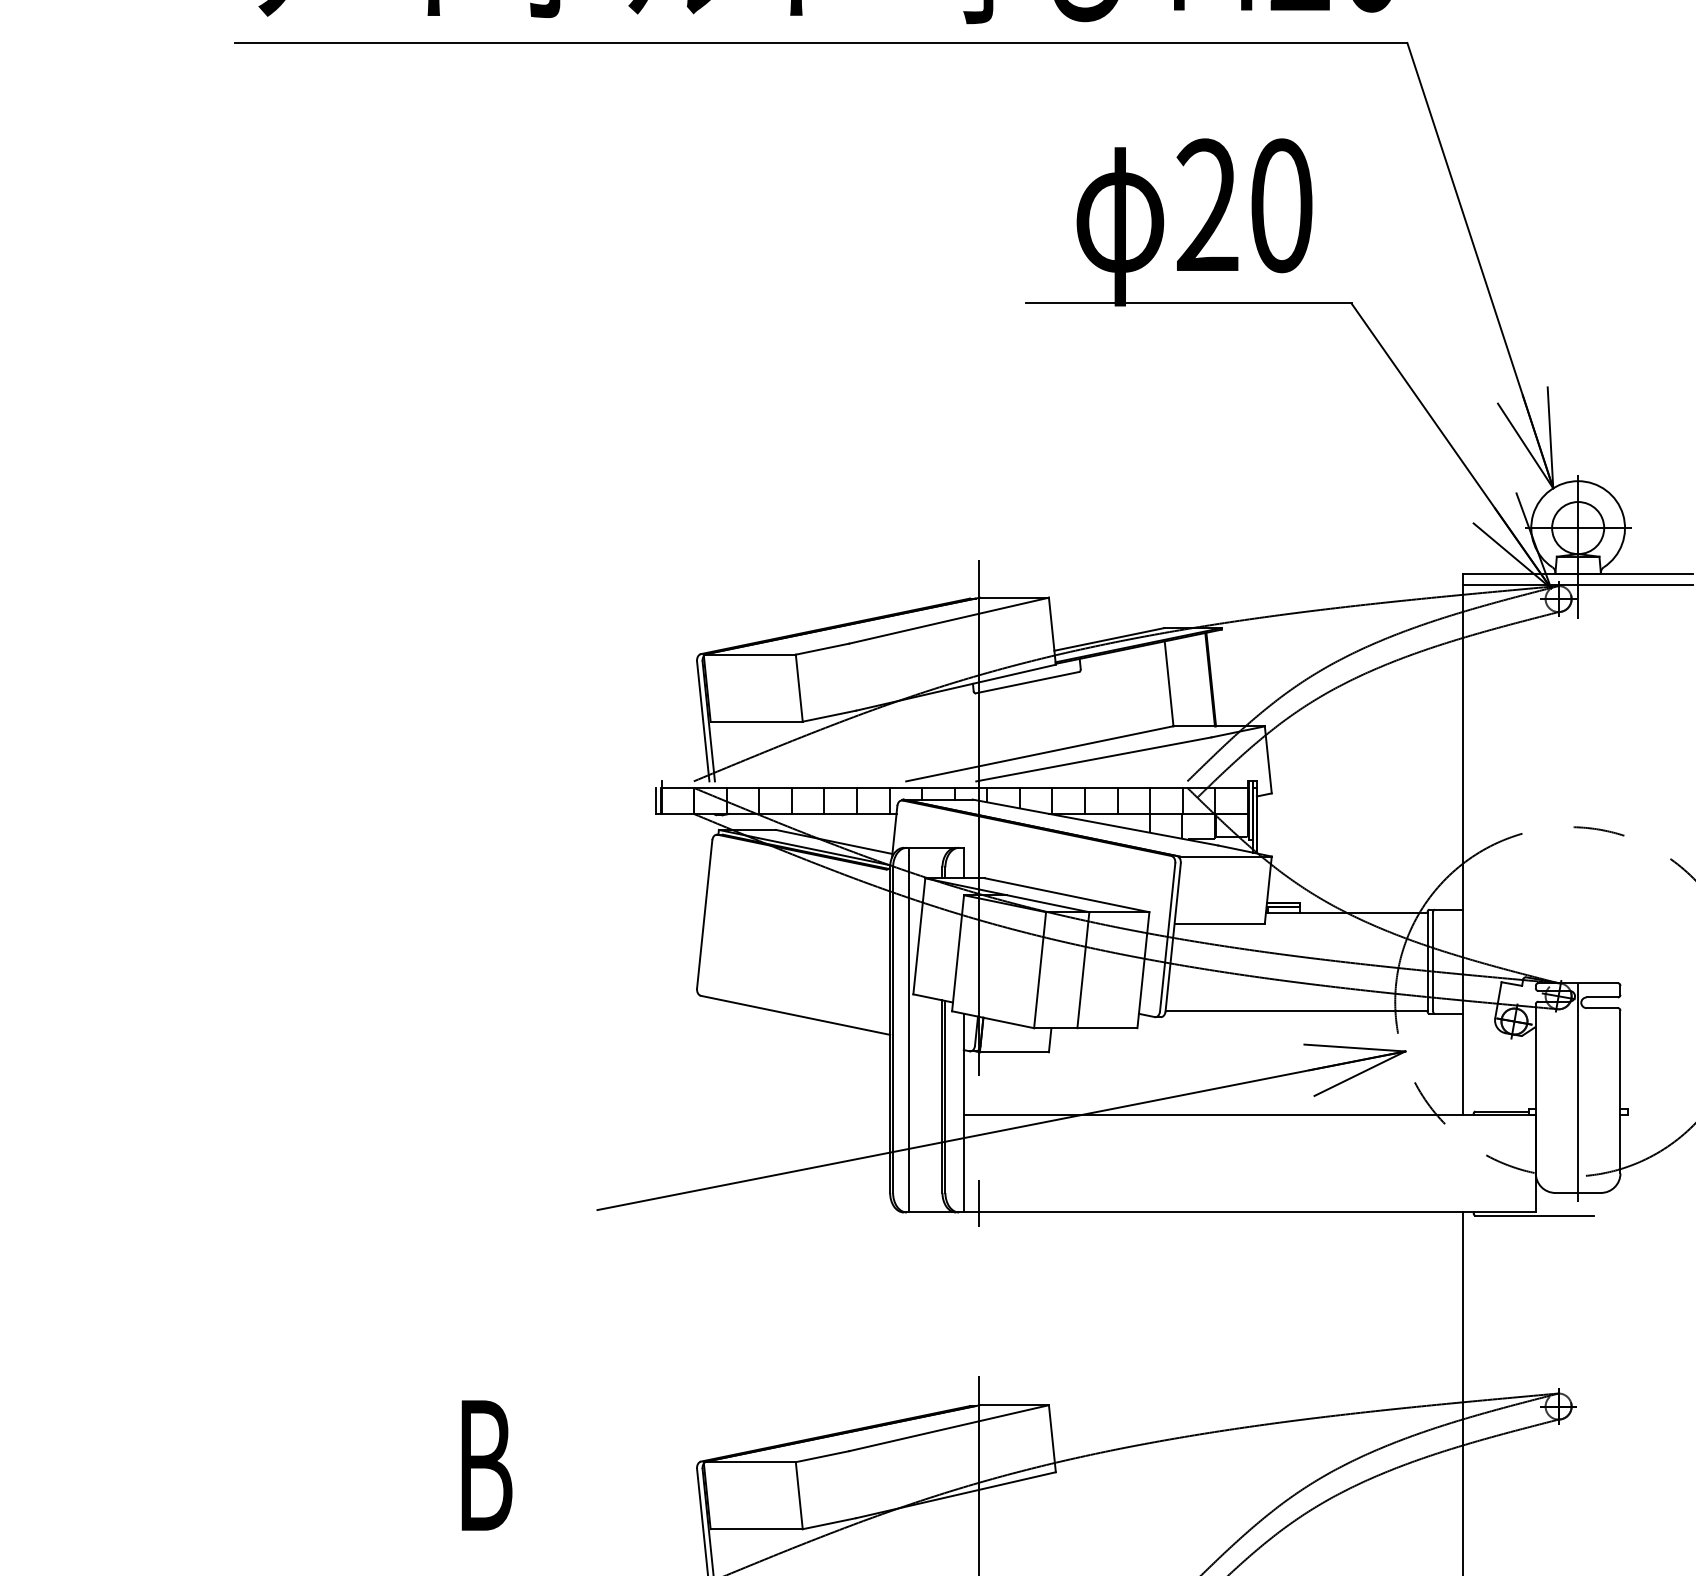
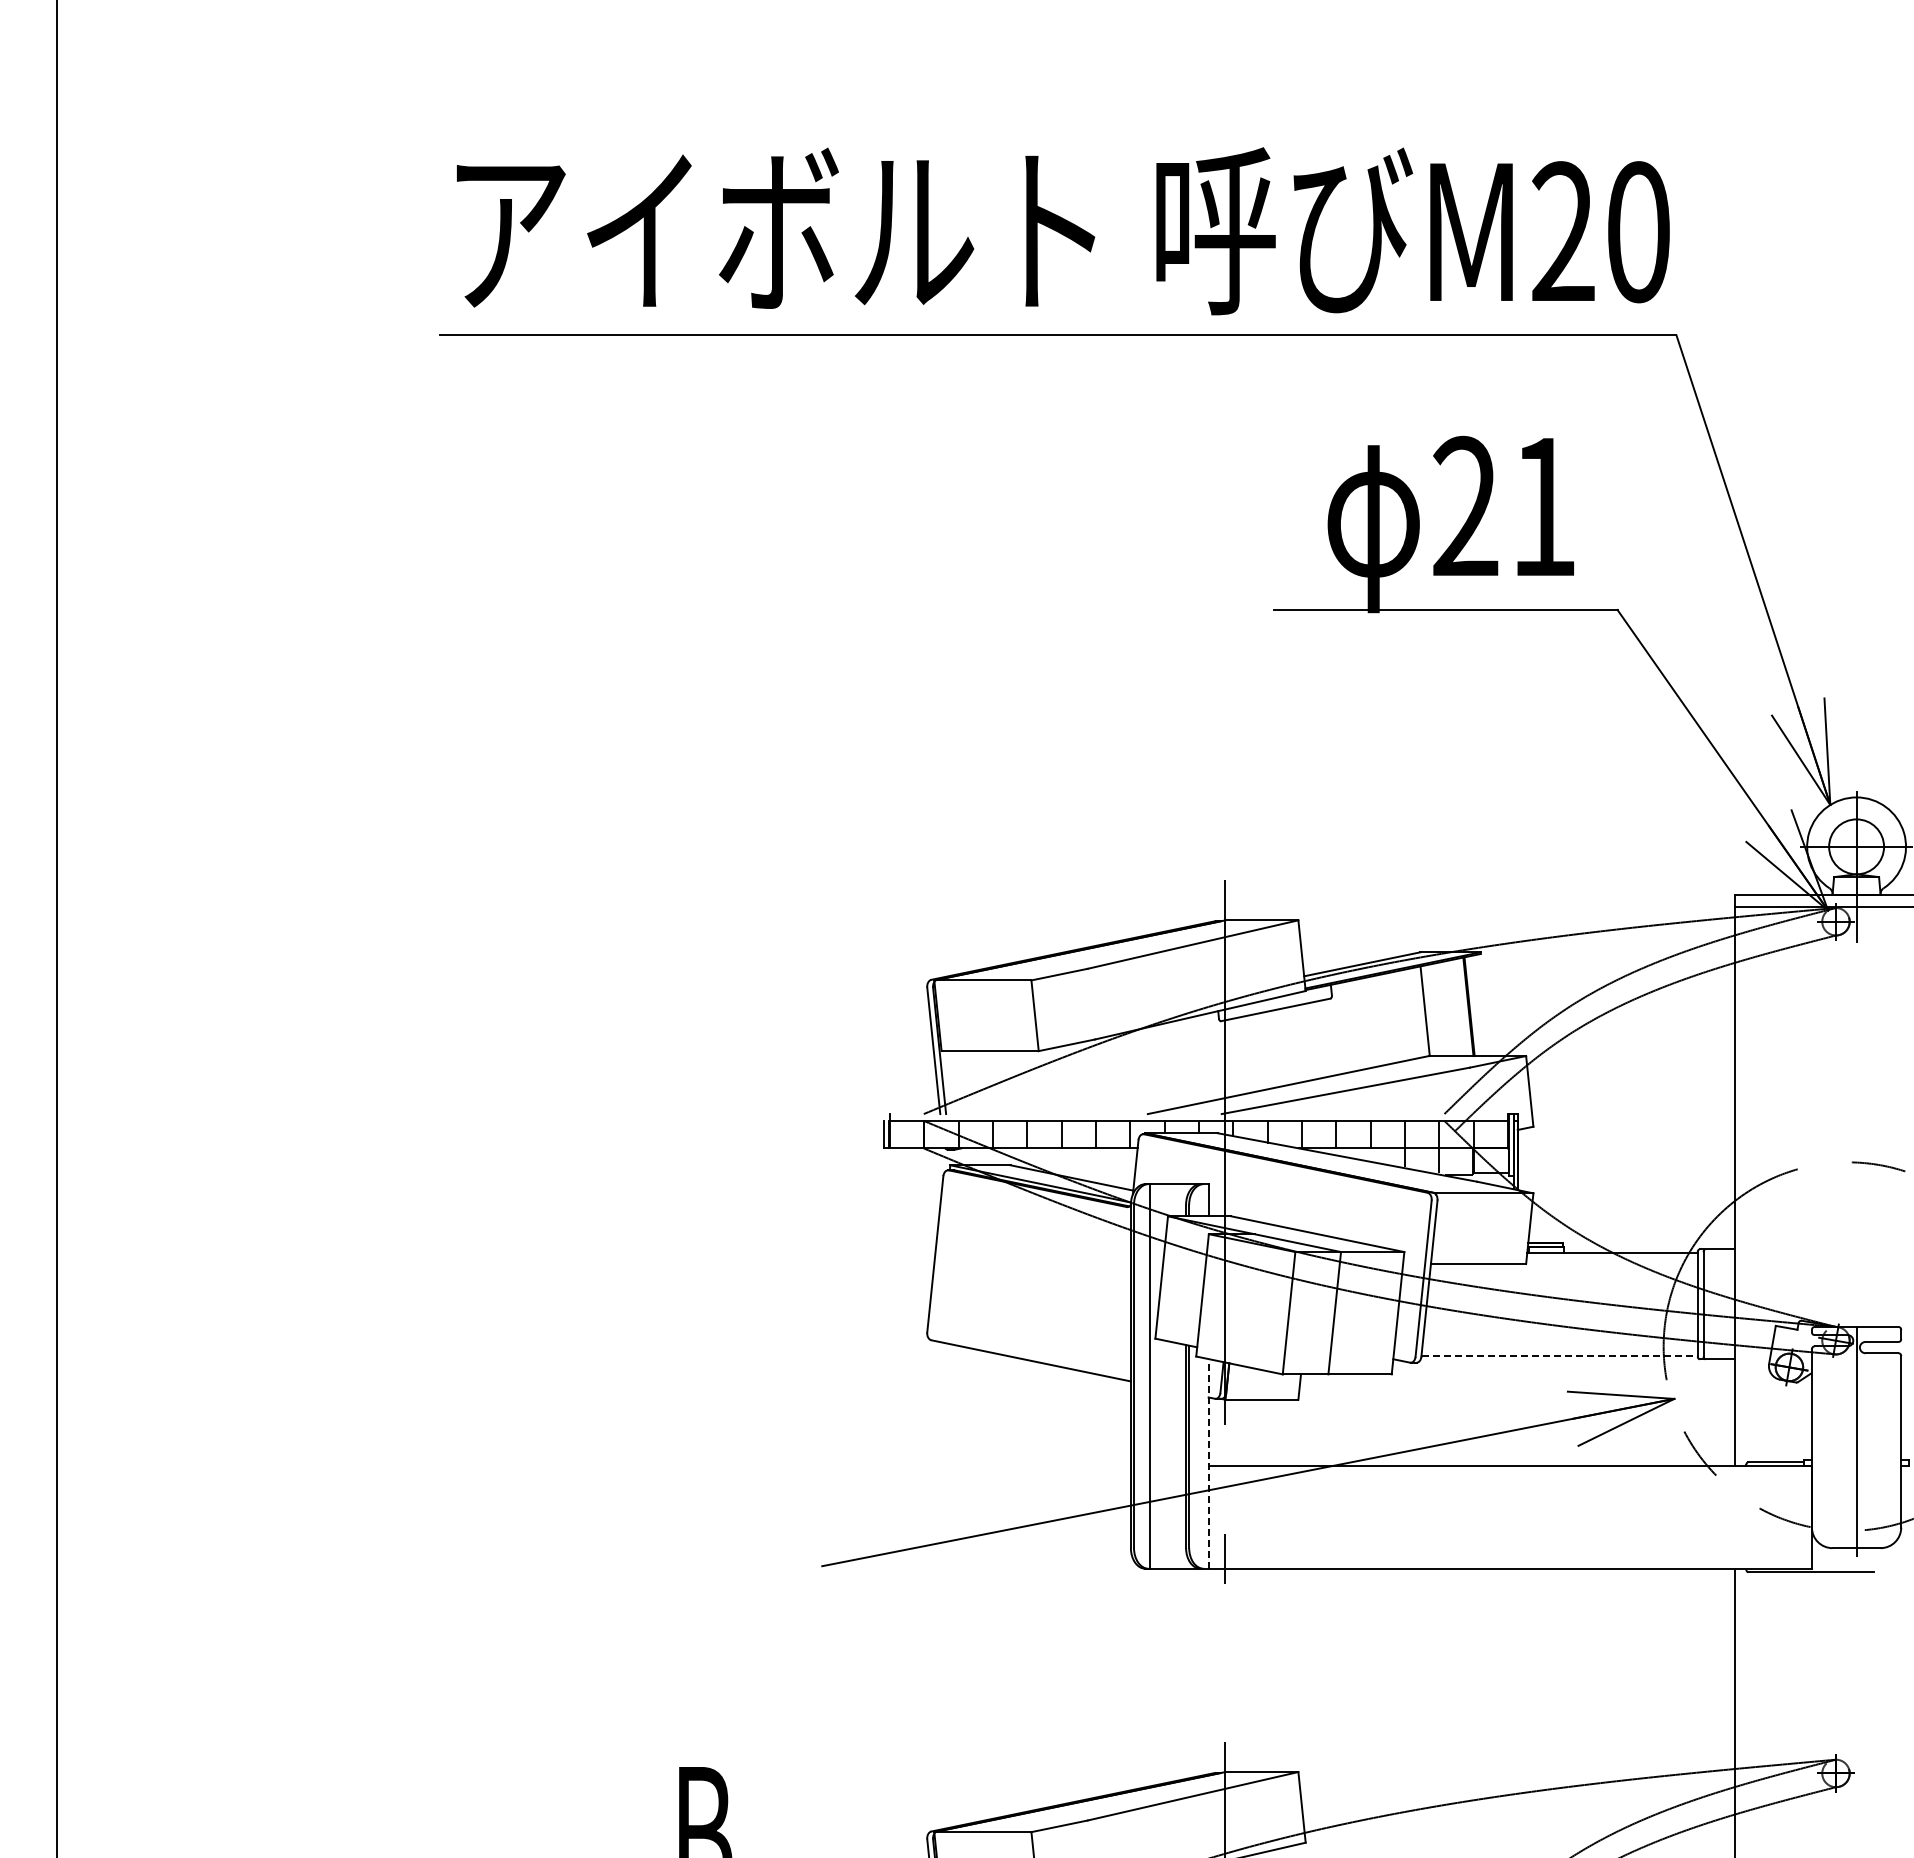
text: (1282, 205) -> (1544, 506), 20 -> 21
line: (1297, 1010) -> (1560, 1355), solid -> dashed
line: (963, 1112) -> (1208, 1463), solid -> dashed

